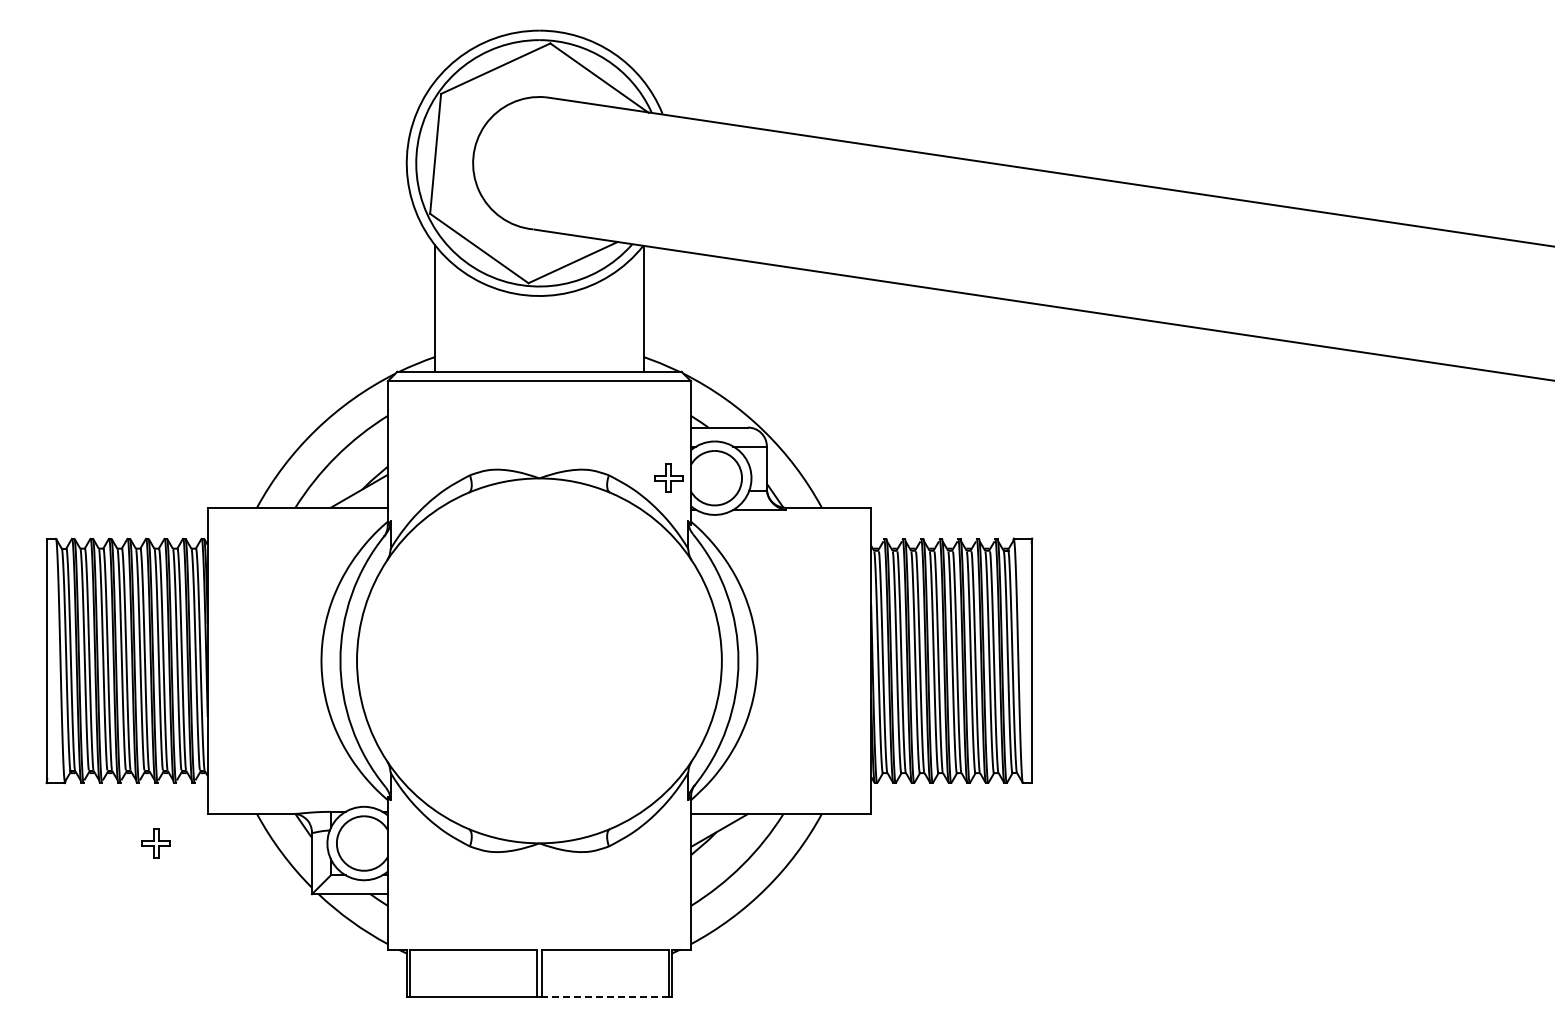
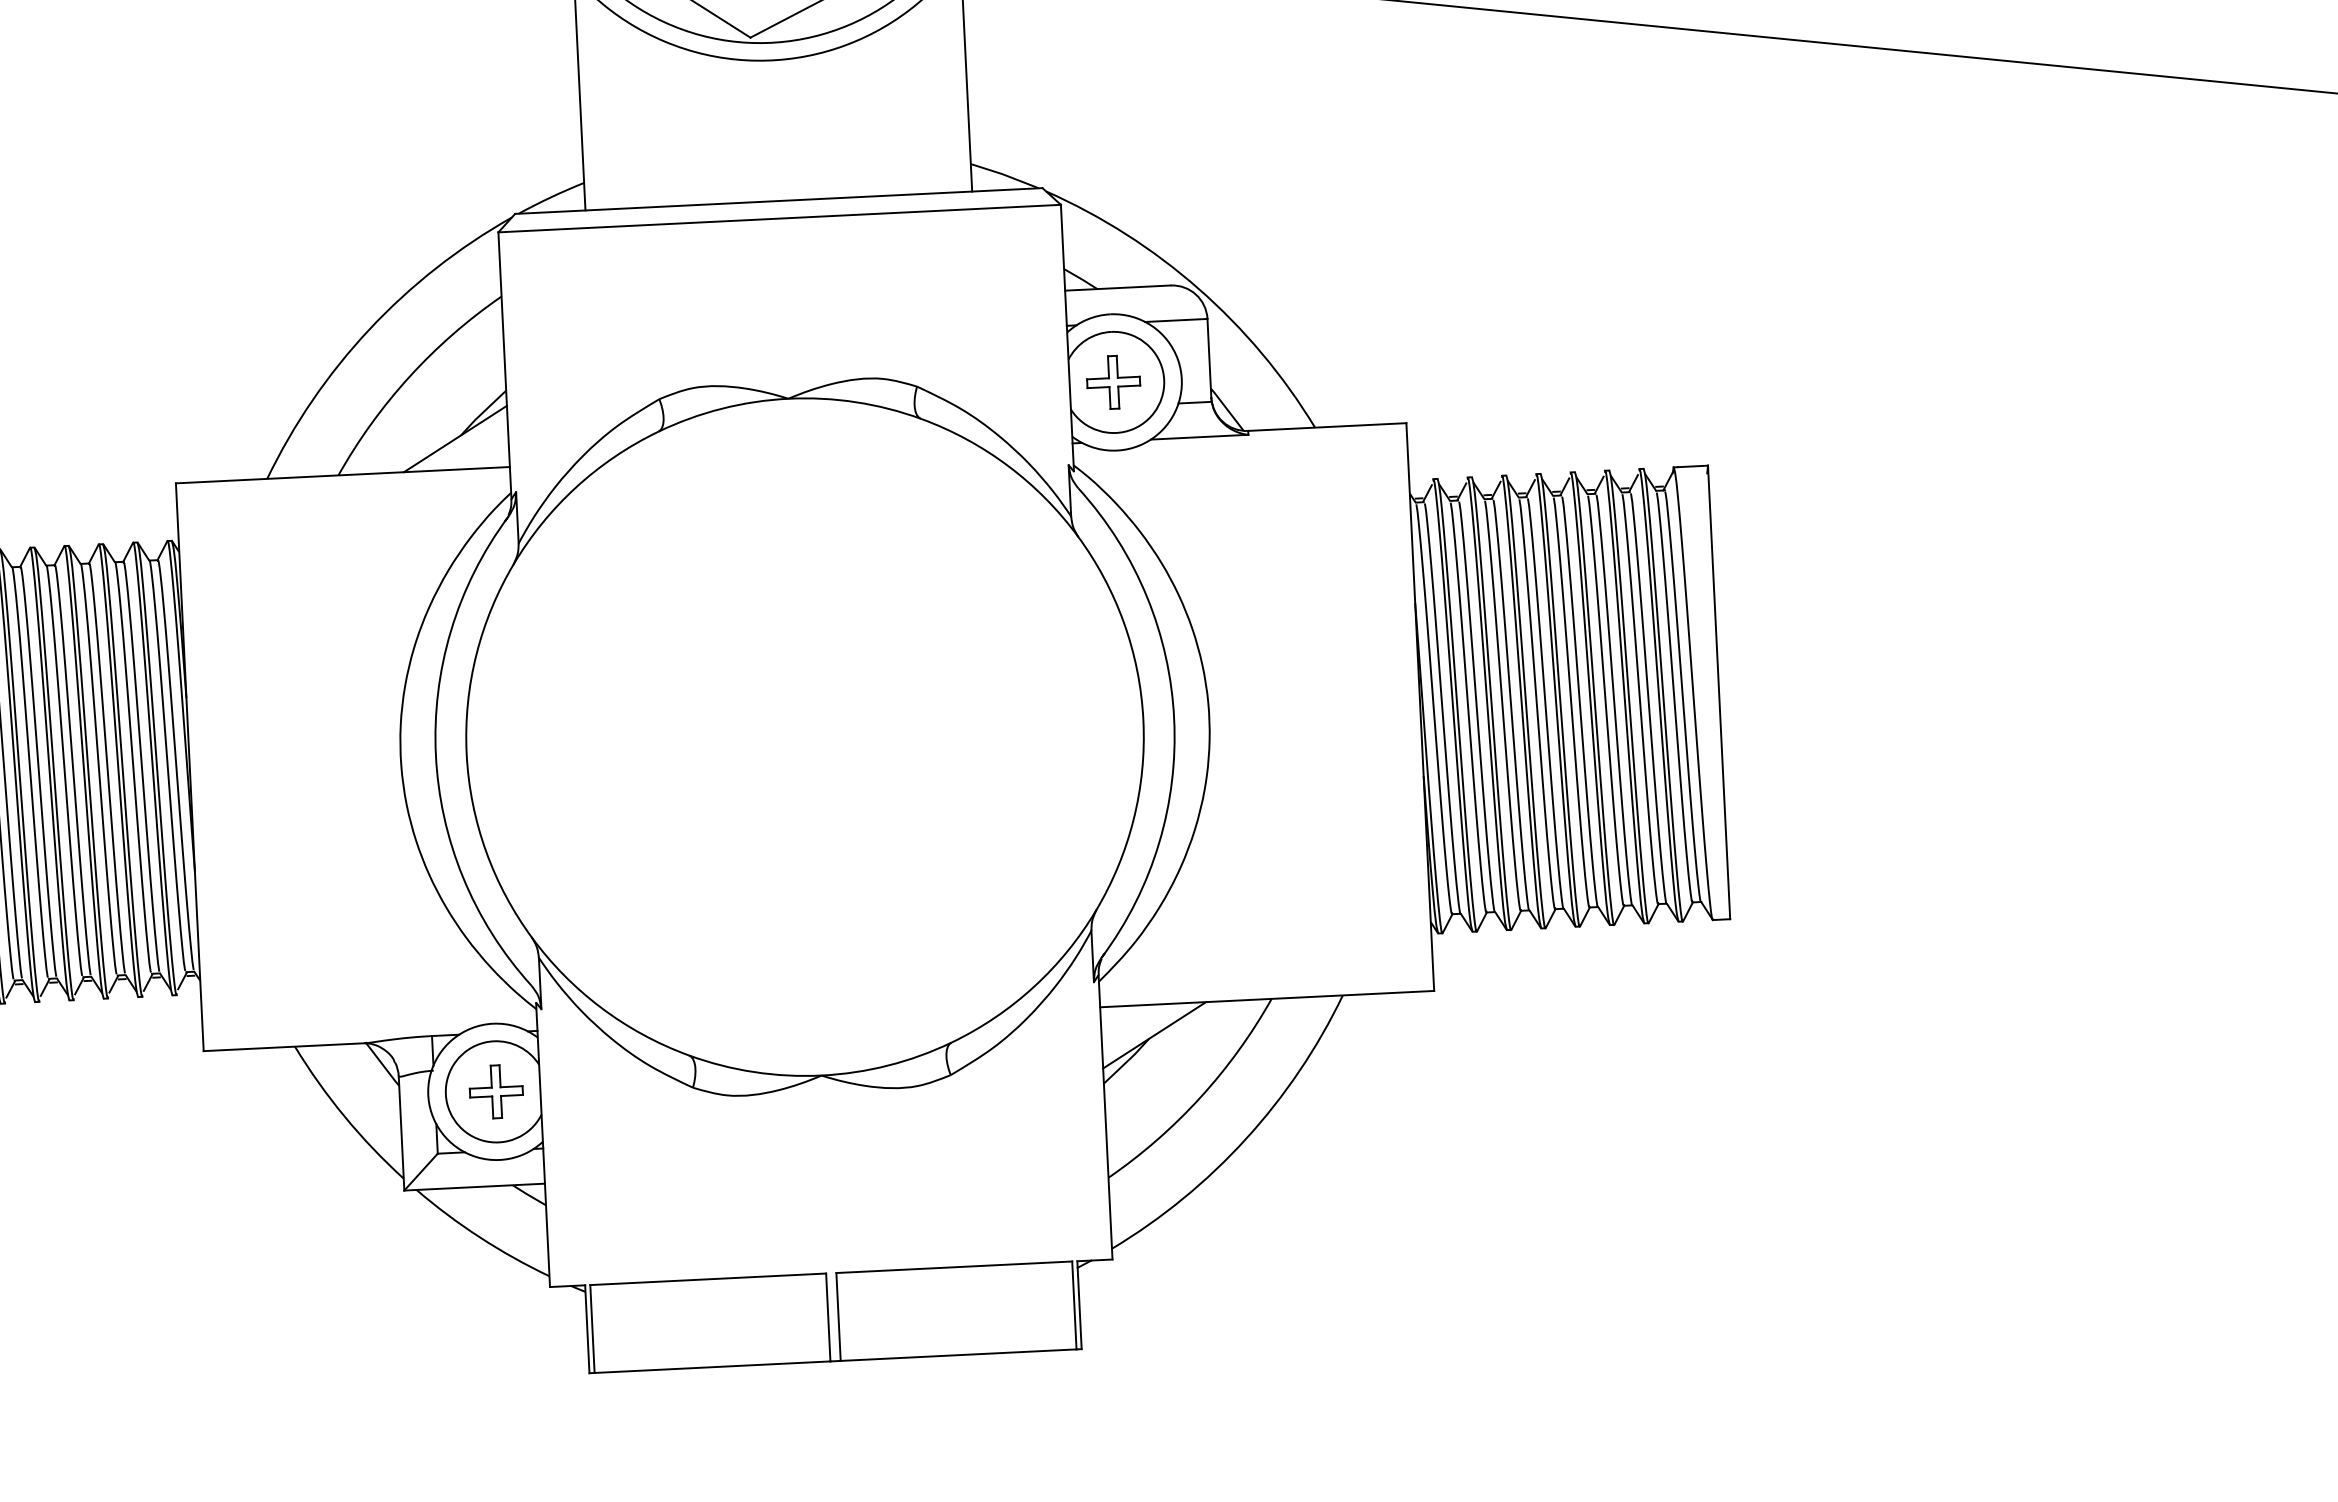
part: (668, 477) -> (1113, 381), moved
part: (155, 843) -> (495, 1091), moved
line: (605, 997) -> (958, 1355), dashed -> solid

